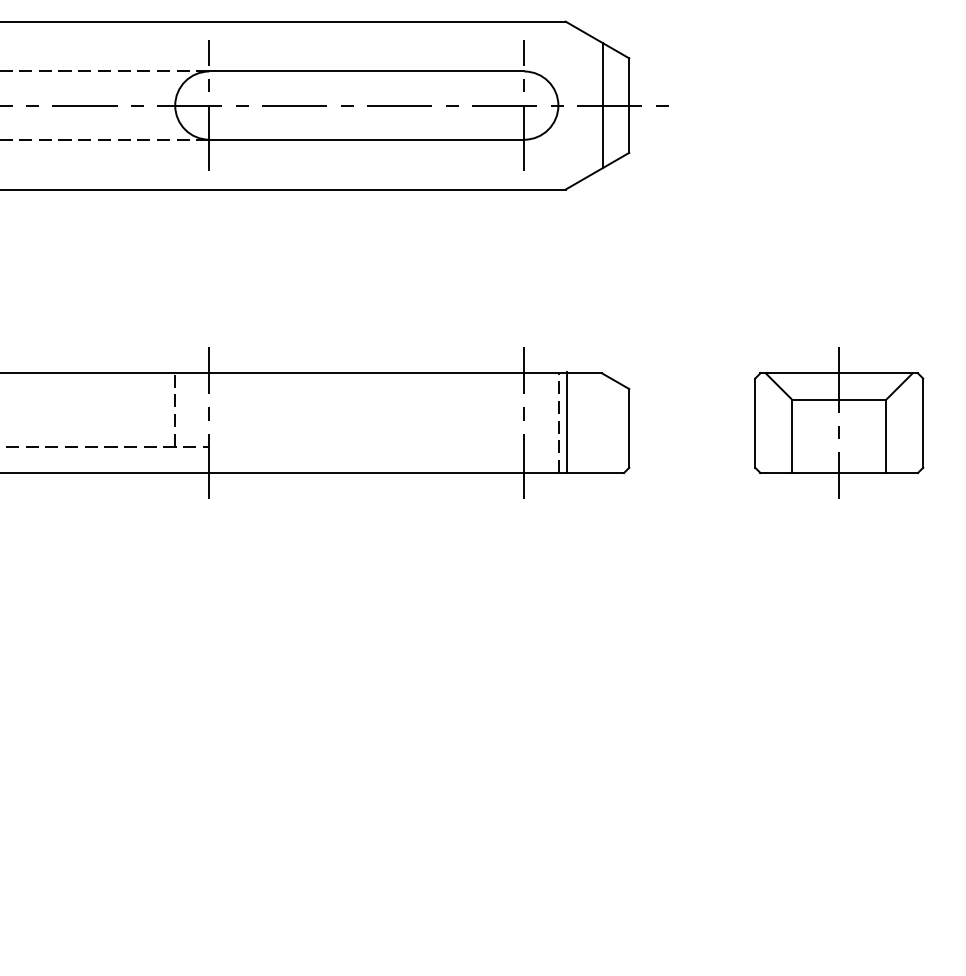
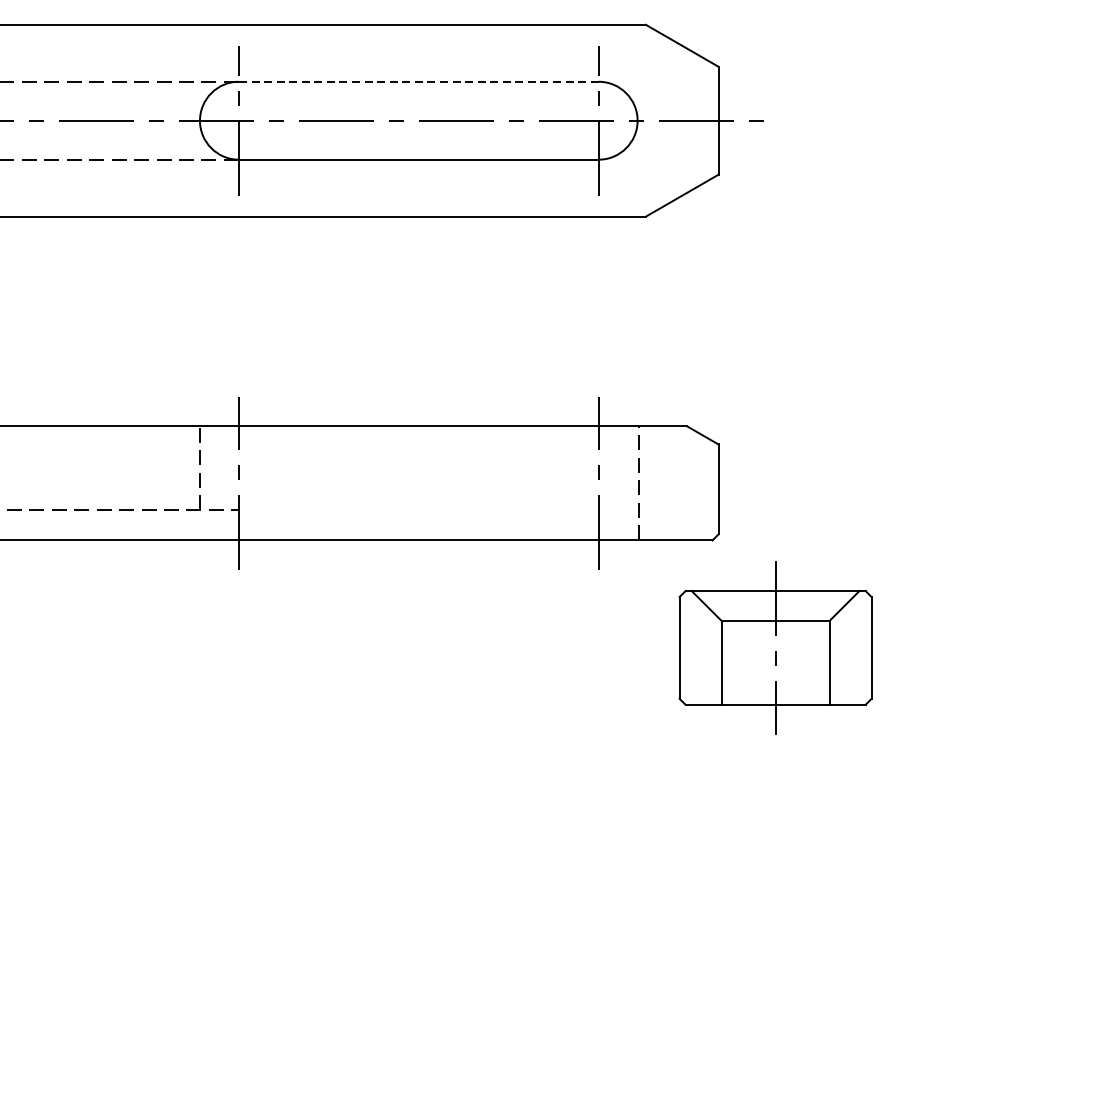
line: (367, 71) -> (419, 81), solid -> dashed
line: (602, 105) -> (687, 120), removed
line: (566, 422) -> (646, 482), removed
part: (839, 422) -> (775, 647), moved

